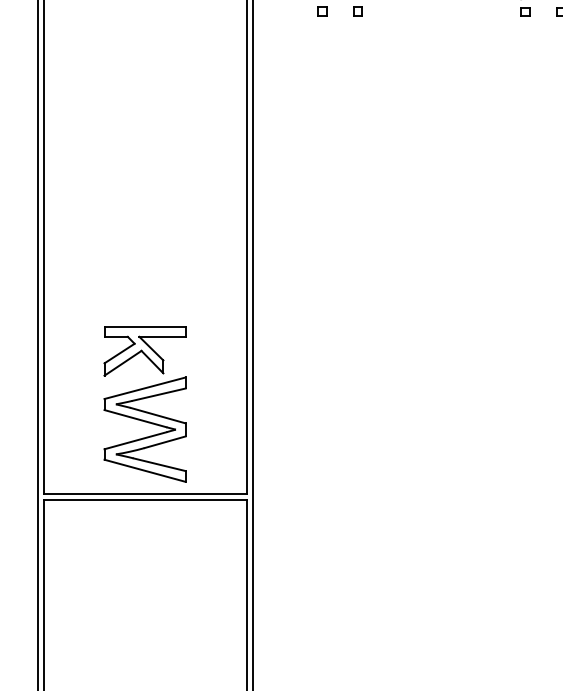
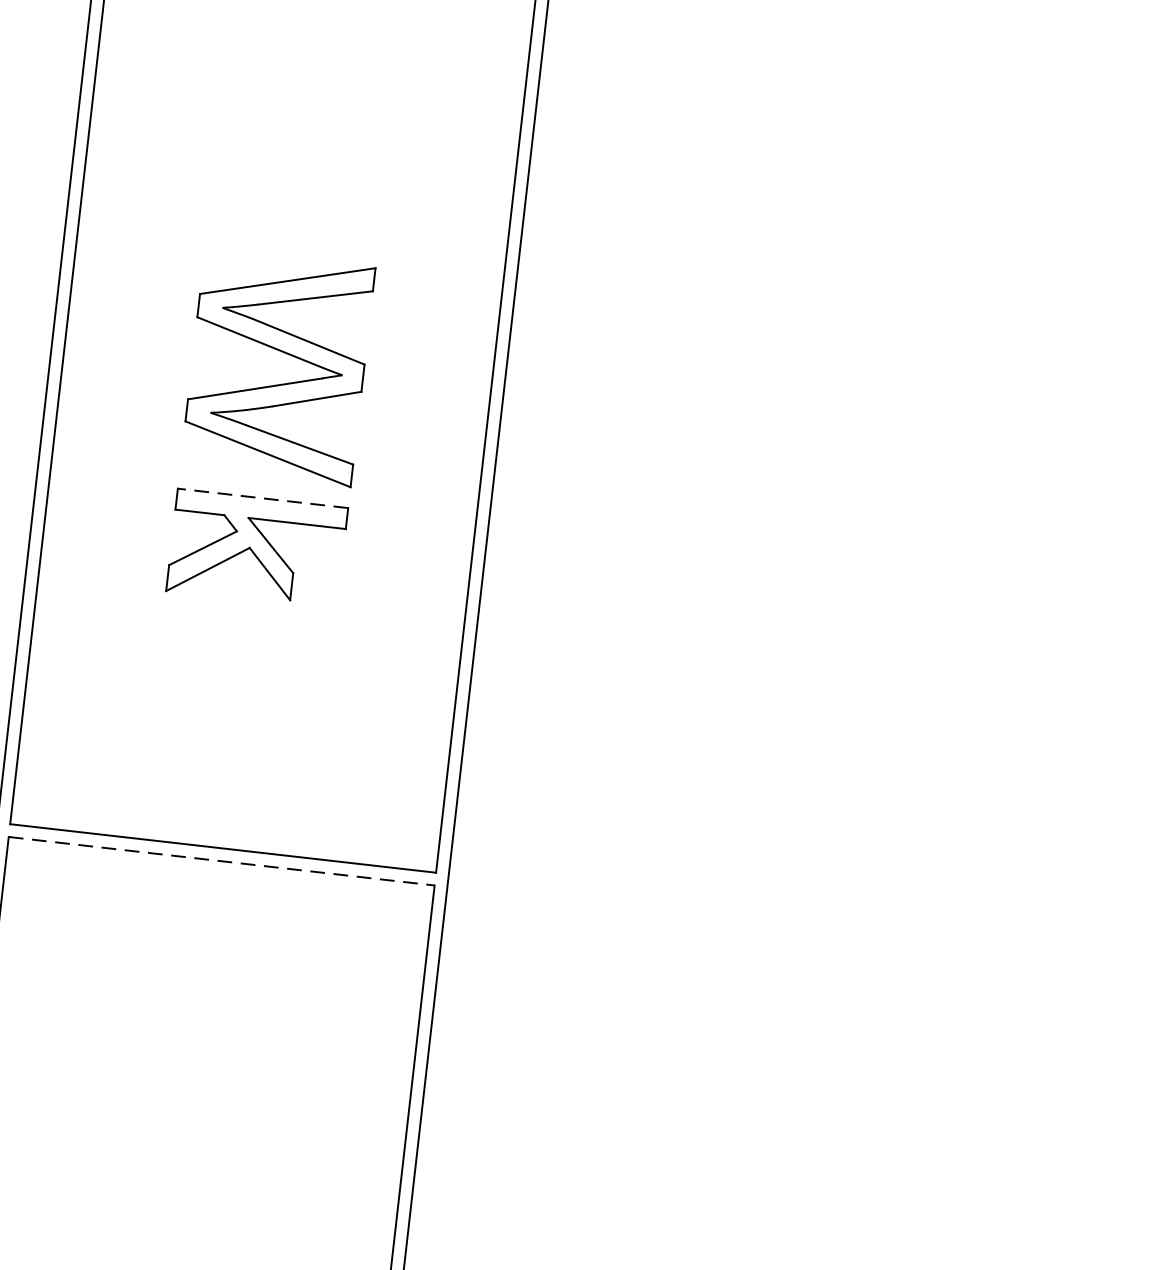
line: (145, 326) -> (263, 497), solid -> dashed
part: (144, 422) -> (278, 352), moved
line: (145, 499) -> (222, 860), solid -> dashed

